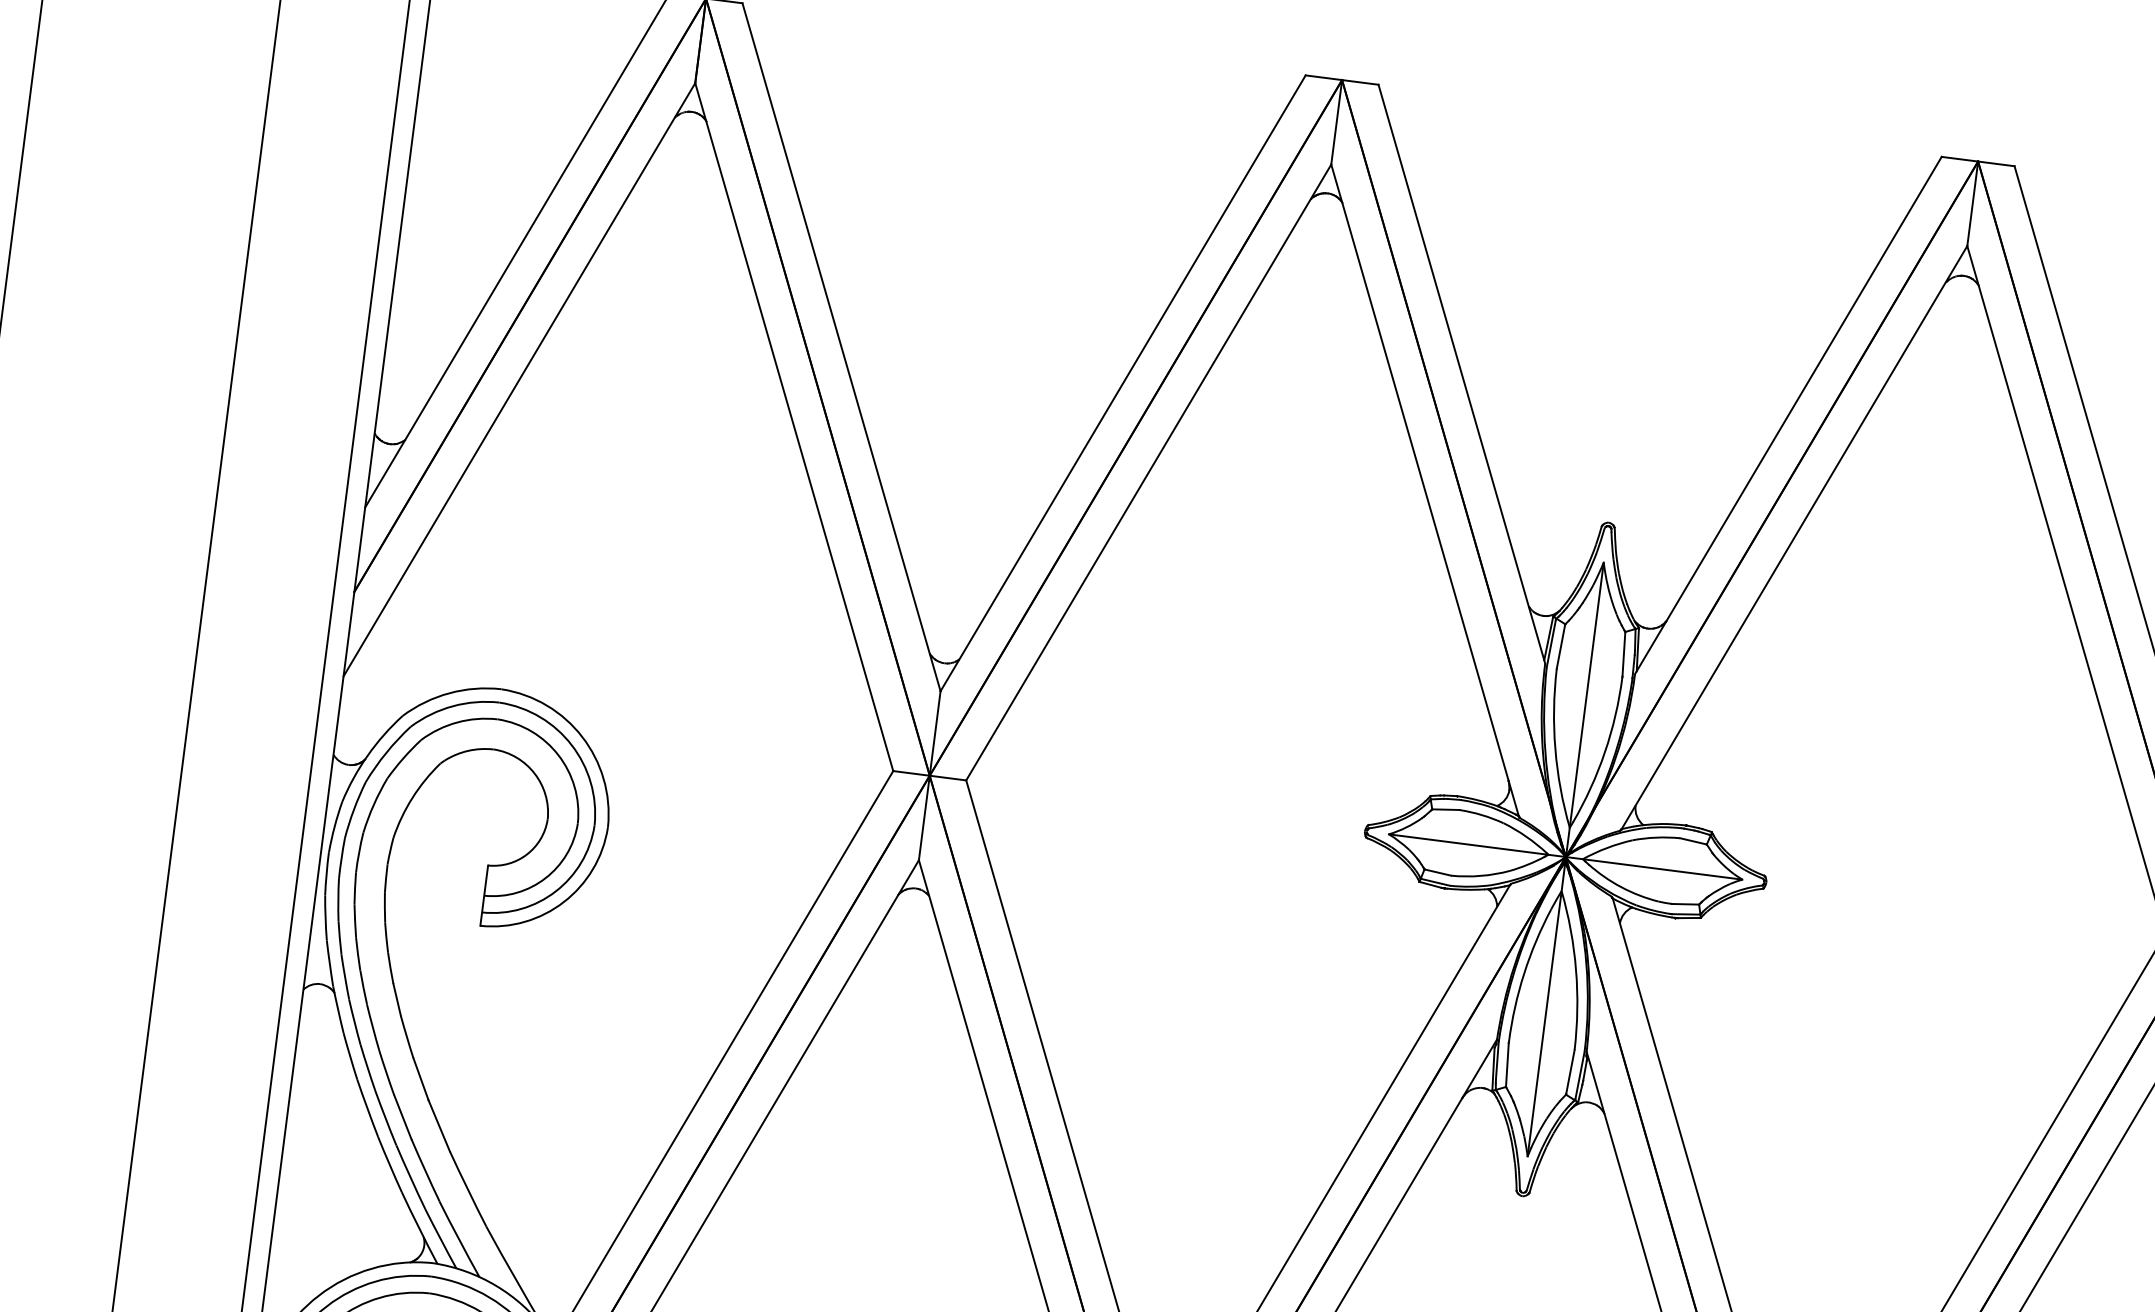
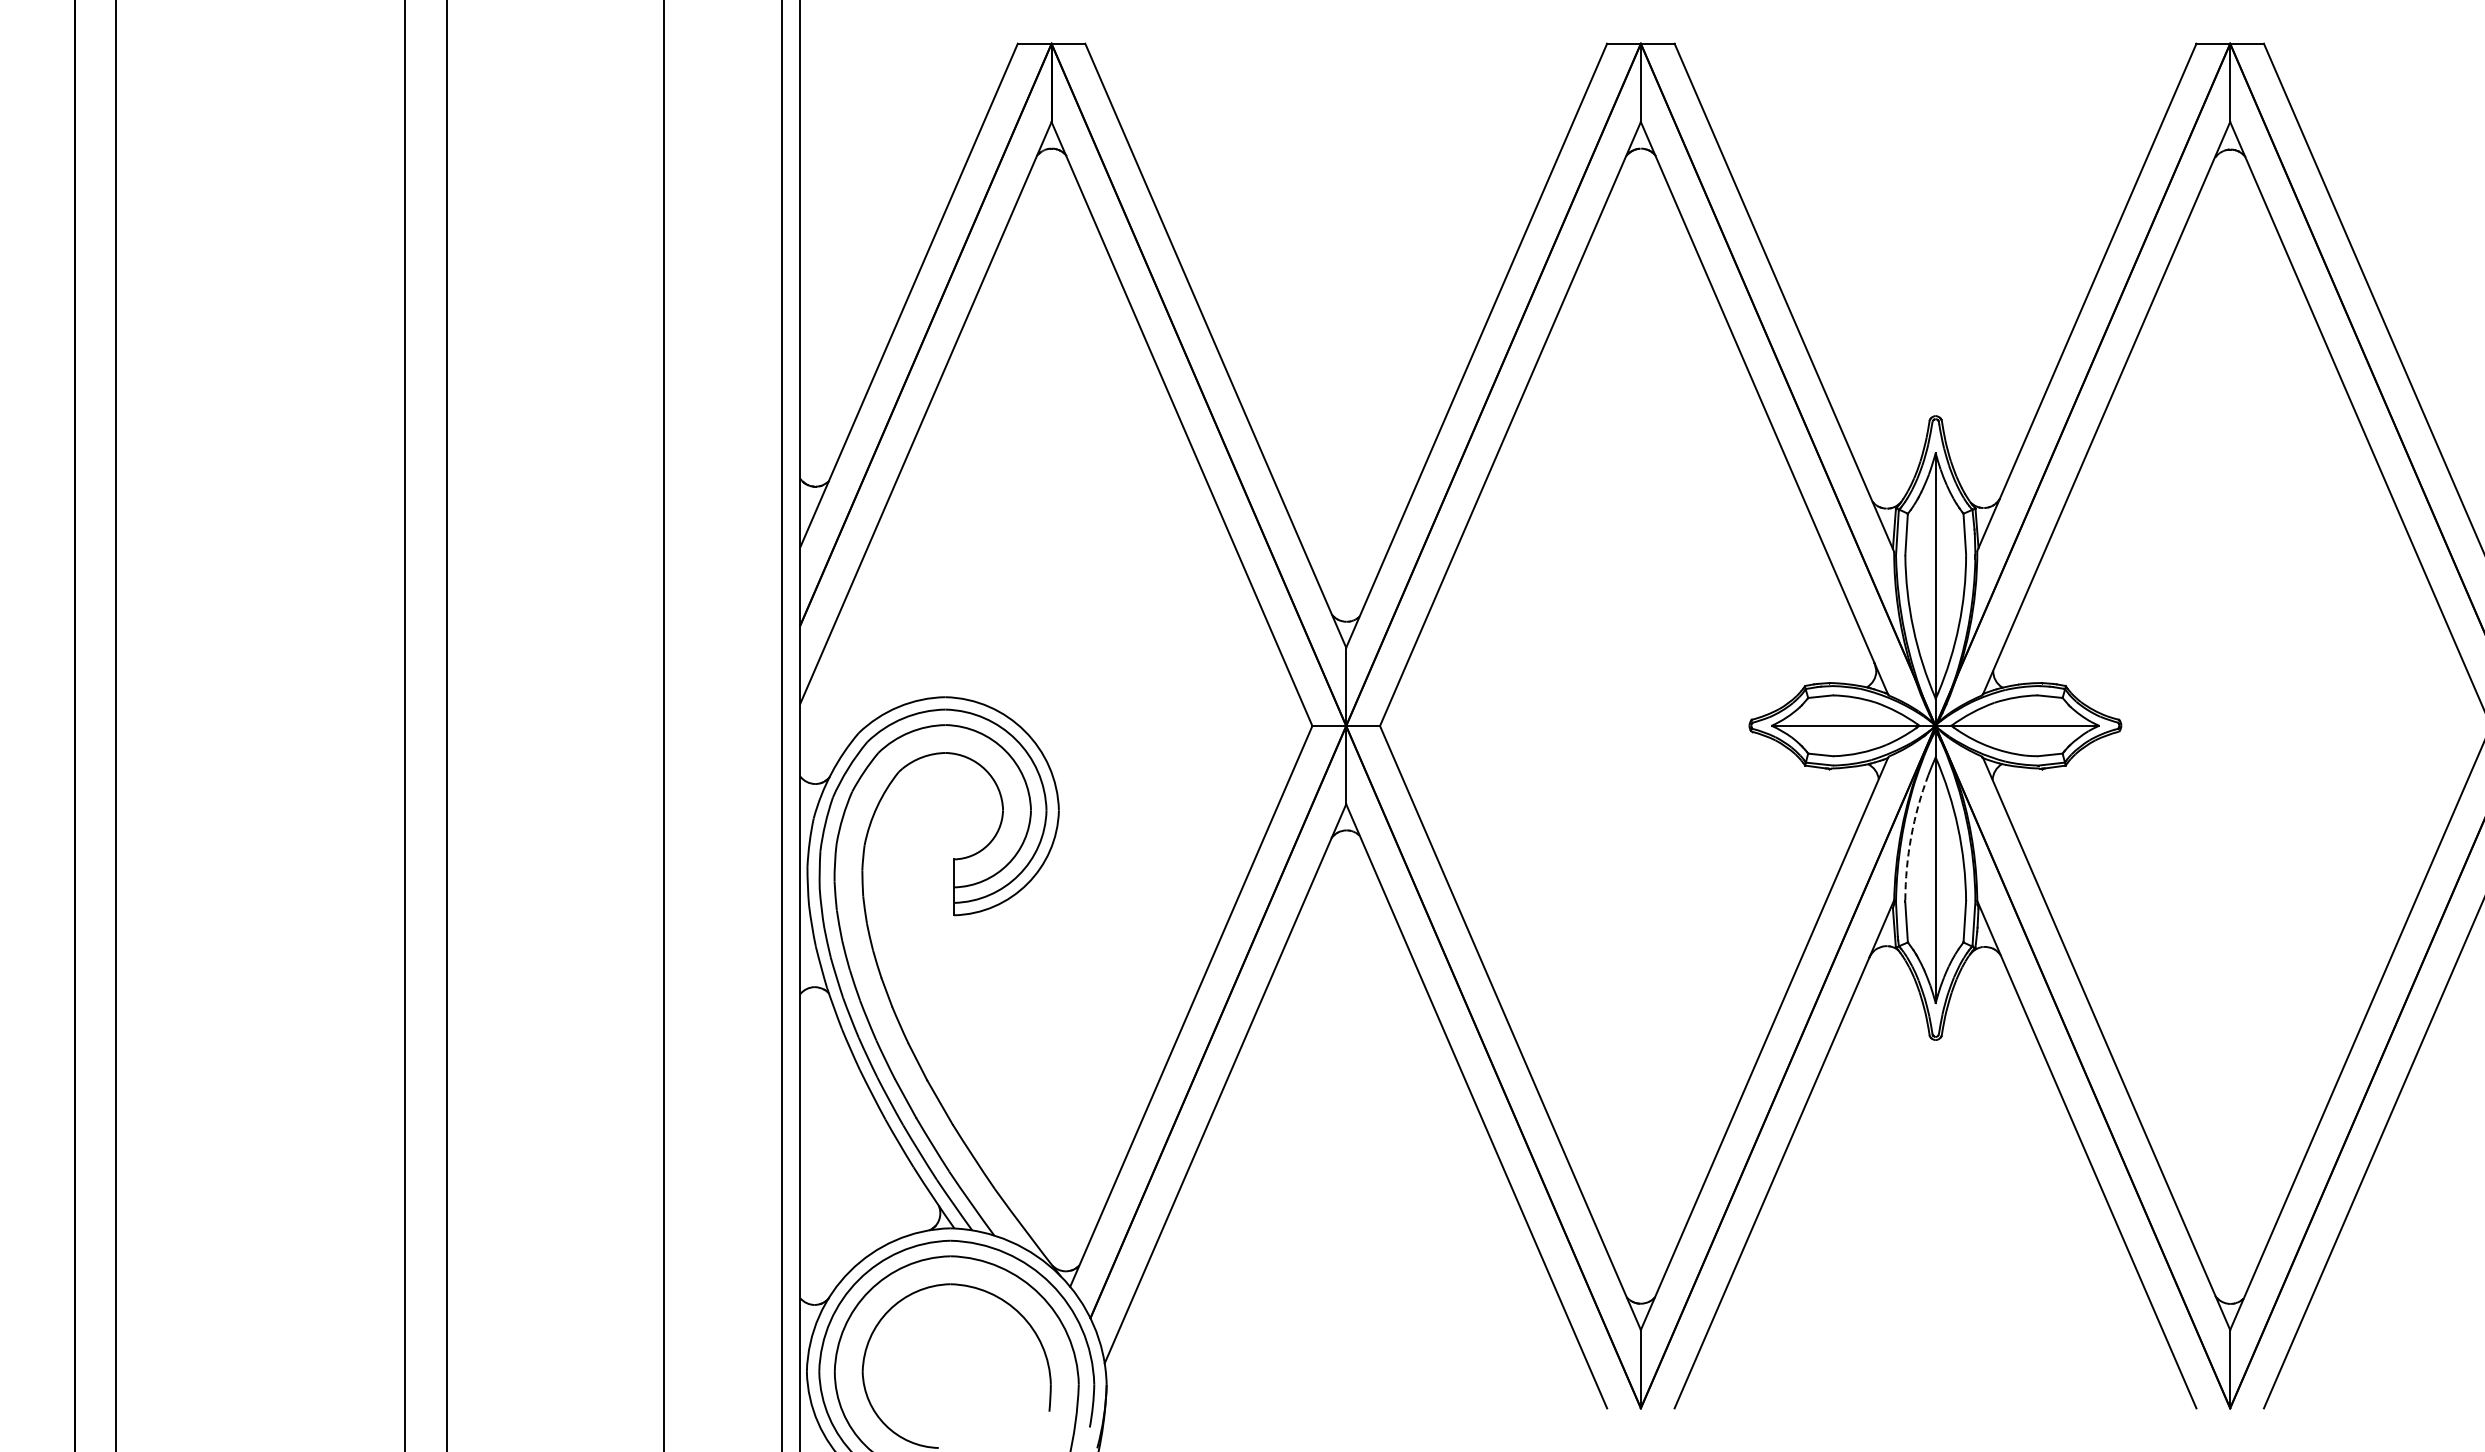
arc: (1524, 973) -> (1911, 836), solid -> dashed

